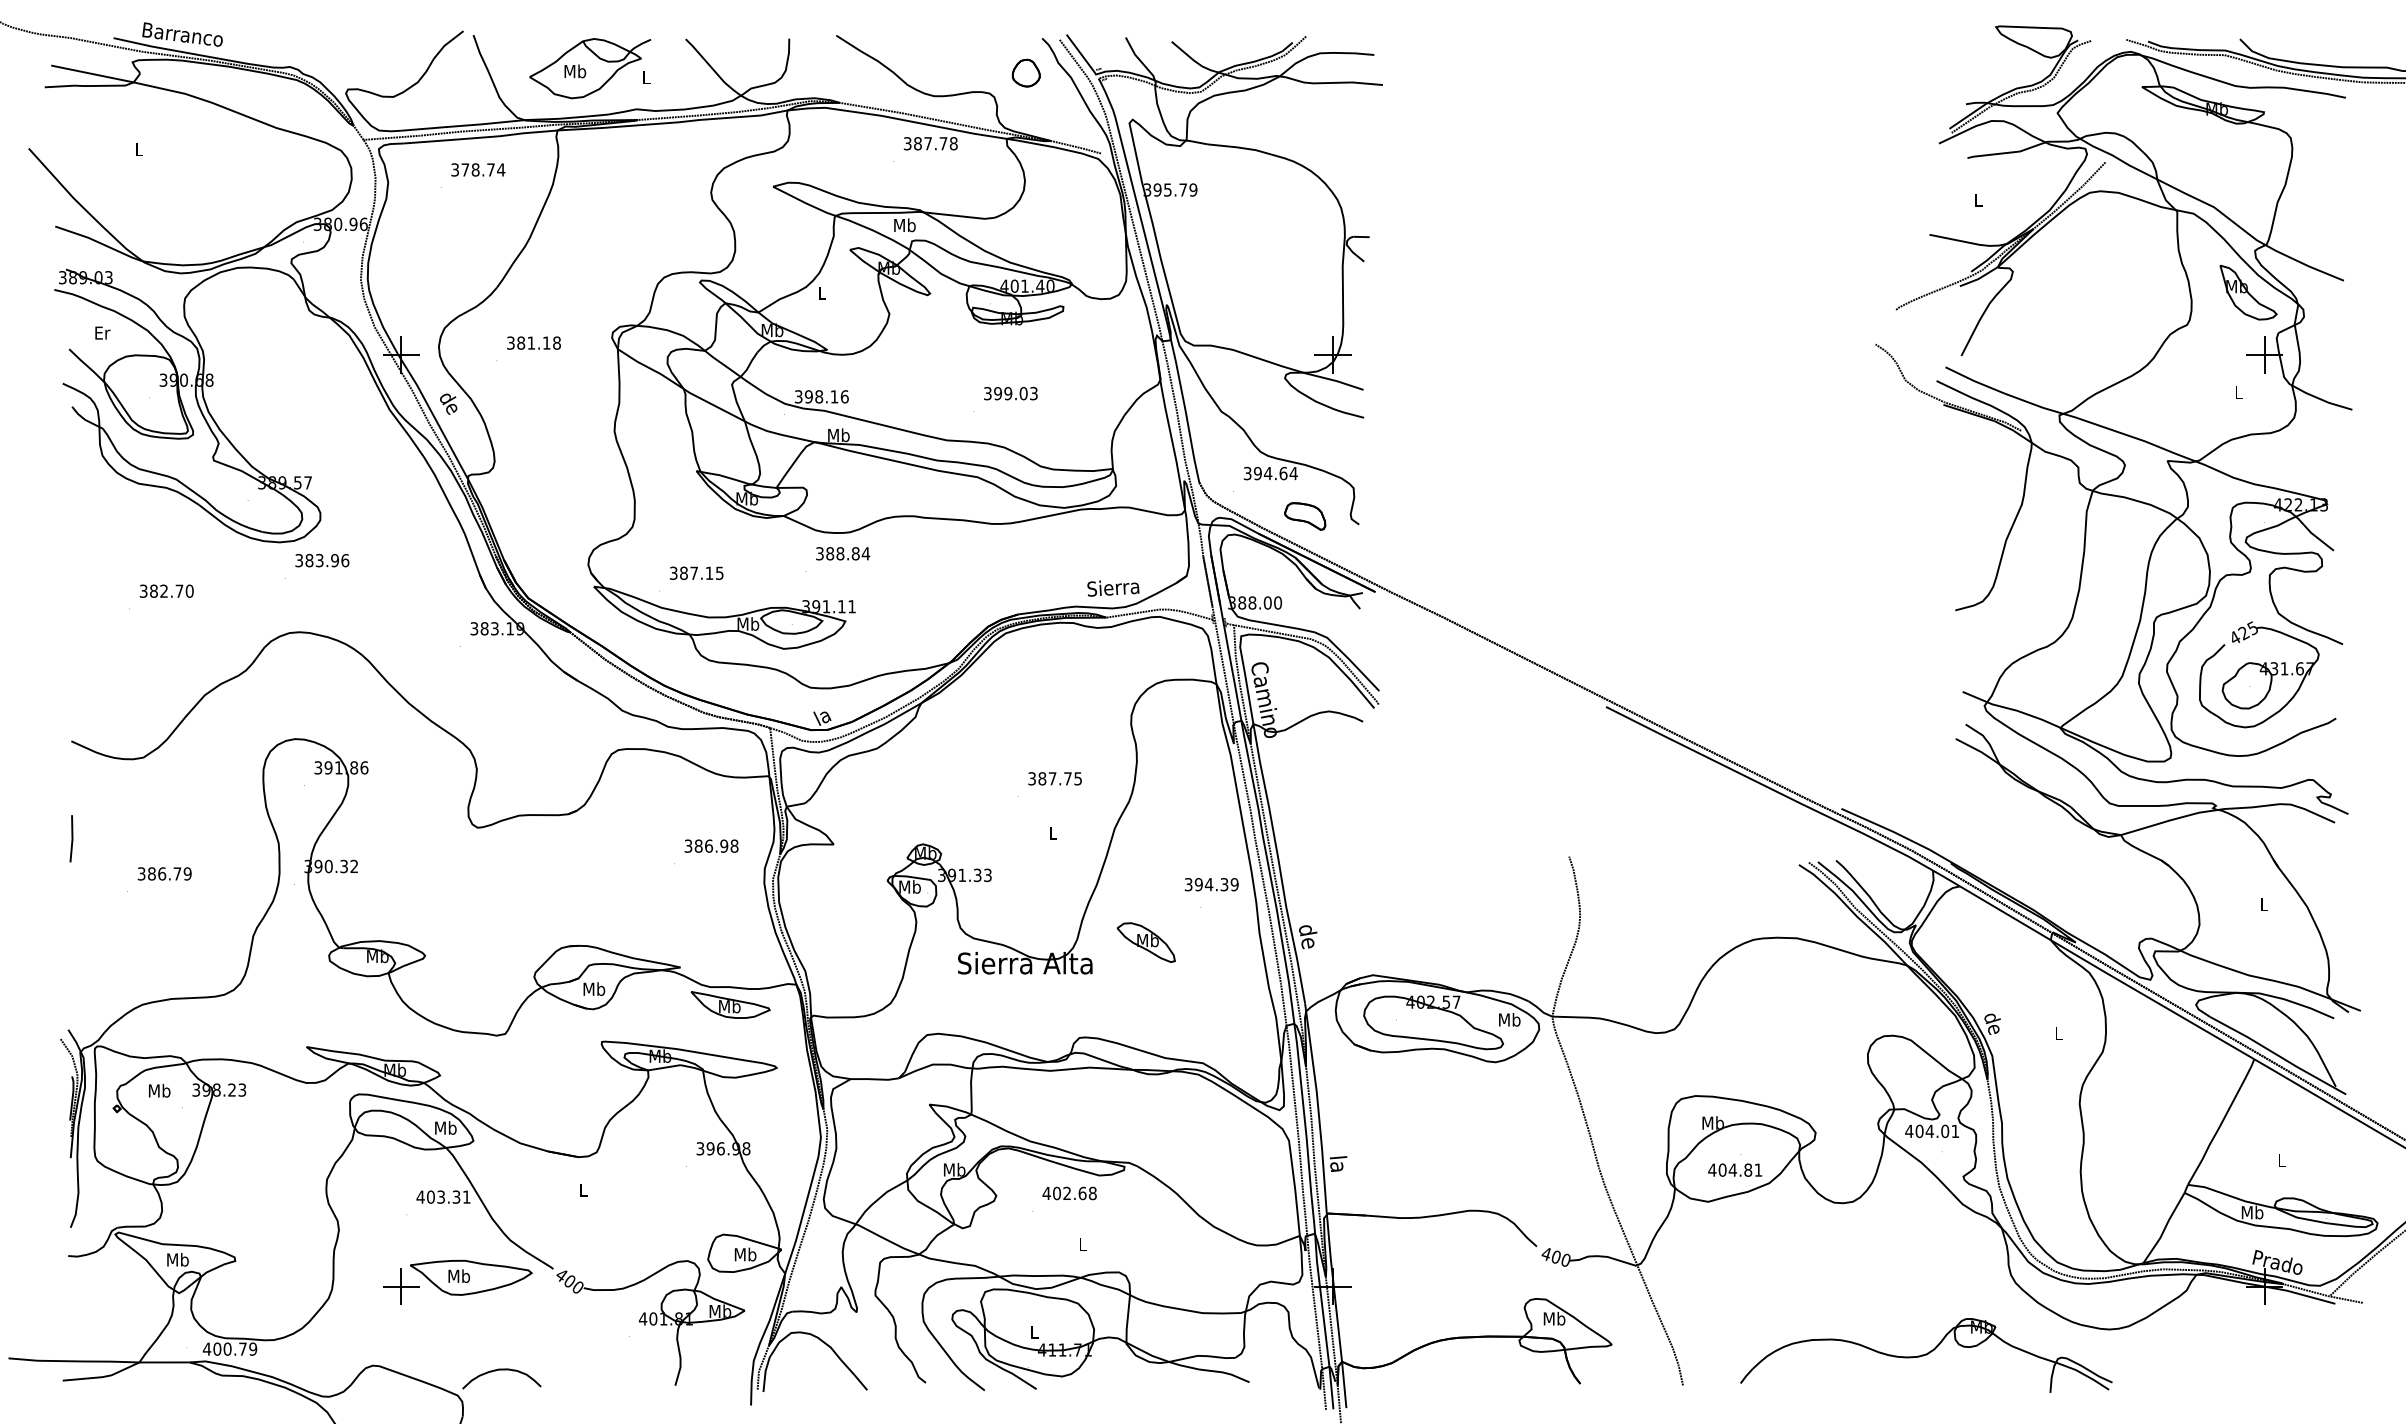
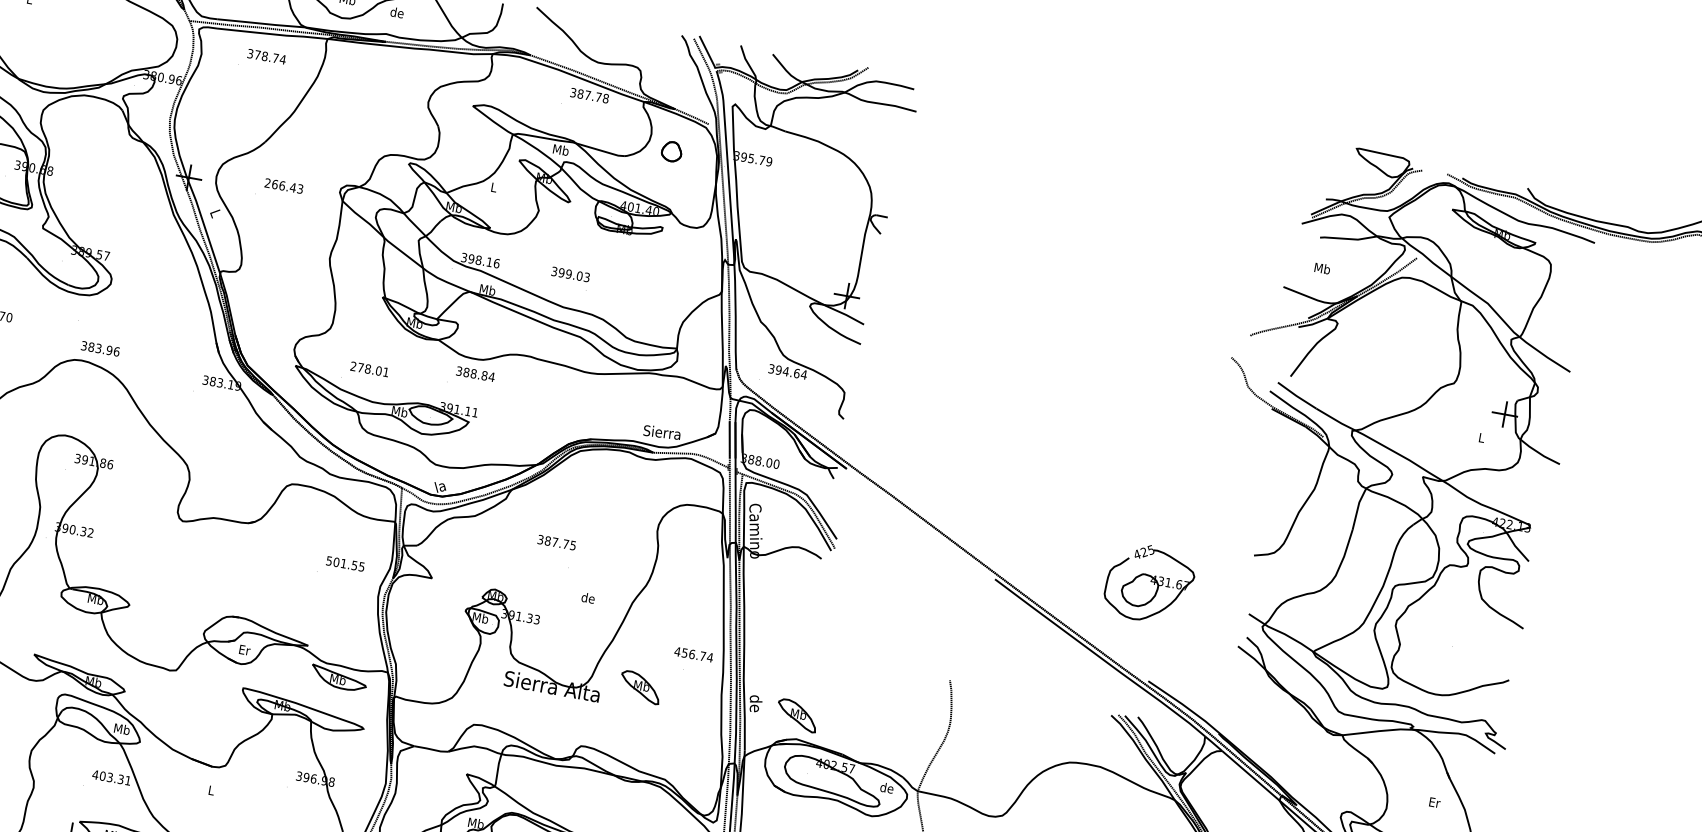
part: (1025, 72) -> (671, 151), moved
text: (646, 77) -> (397, 12), L -> de
text: (1978, 199) -> (1322, 268), L -> Mb
part: (2248, 292) -> (1501, 368), removed
text: (533, 342) -> (283, 185), 381.18 -> 266.43
text: (1010, 393) -> (570, 274), moved
text: (448, 402) -> (216, 217), de -> L
part: (1305, 516) -> (806, 406), removed
text: (322, 560) -> (100, 348), moved
text: (696, 572) -> (369, 368), 387.15 -> 278.01
part: (2259, 674) -> (1149, 583), moved
text: (1054, 778) -> (556, 542), moved
text: (1052, 832) -> (588, 597), L -> de
text: (711, 845) -> (345, 563), 386.98 -> 501.55
text: (1211, 884) -> (693, 654), 394.39 -> 456.74
text: (2264, 904) -> (1434, 802), L -> Er
part: (1368, 942) -> (797, 715), added
text: (594, 988) -> (244, 649), Mb -> Er
text: (1509, 1019) -> (887, 787), Mb -> de

